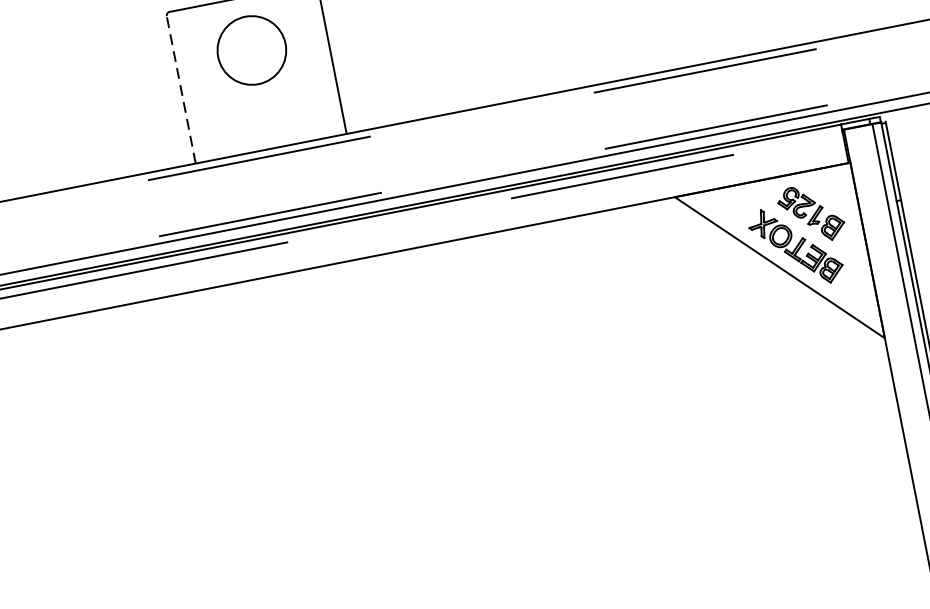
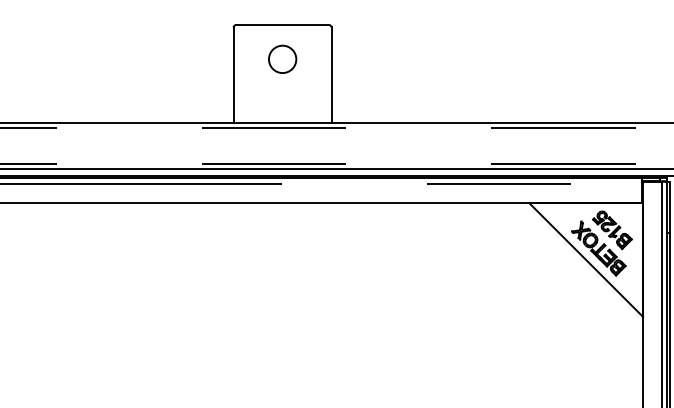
circle: (251, 50) -> (282, 59), size x0.62
line: (181, 90) -> (233, 75), dashed -> solid

